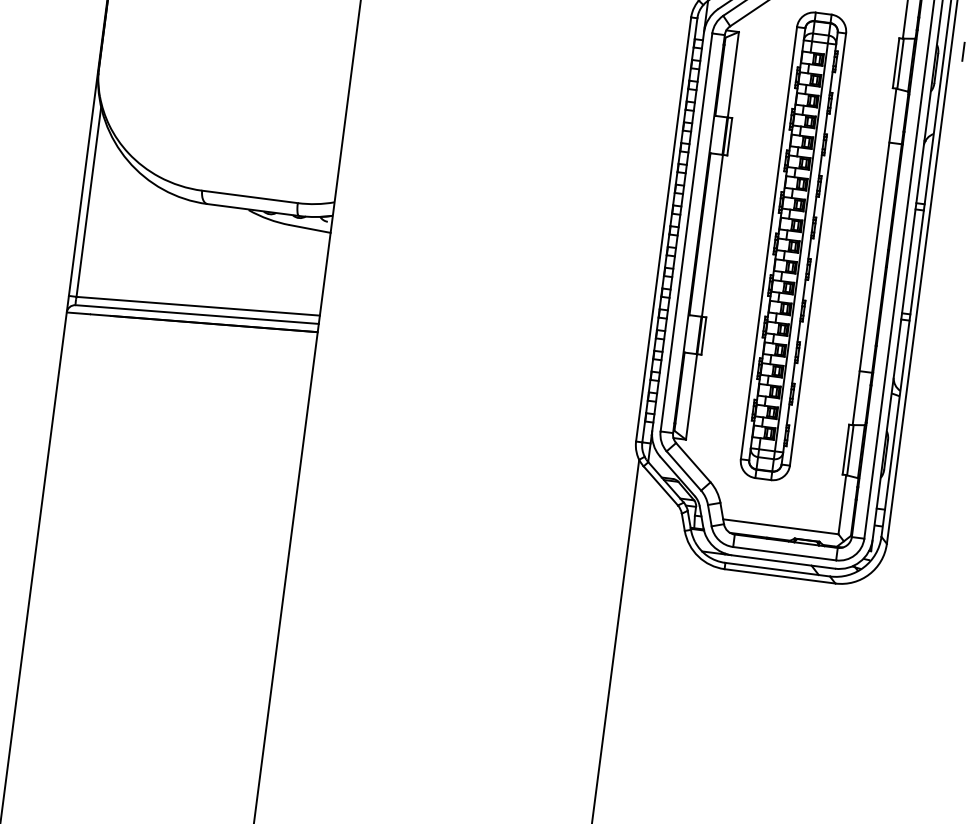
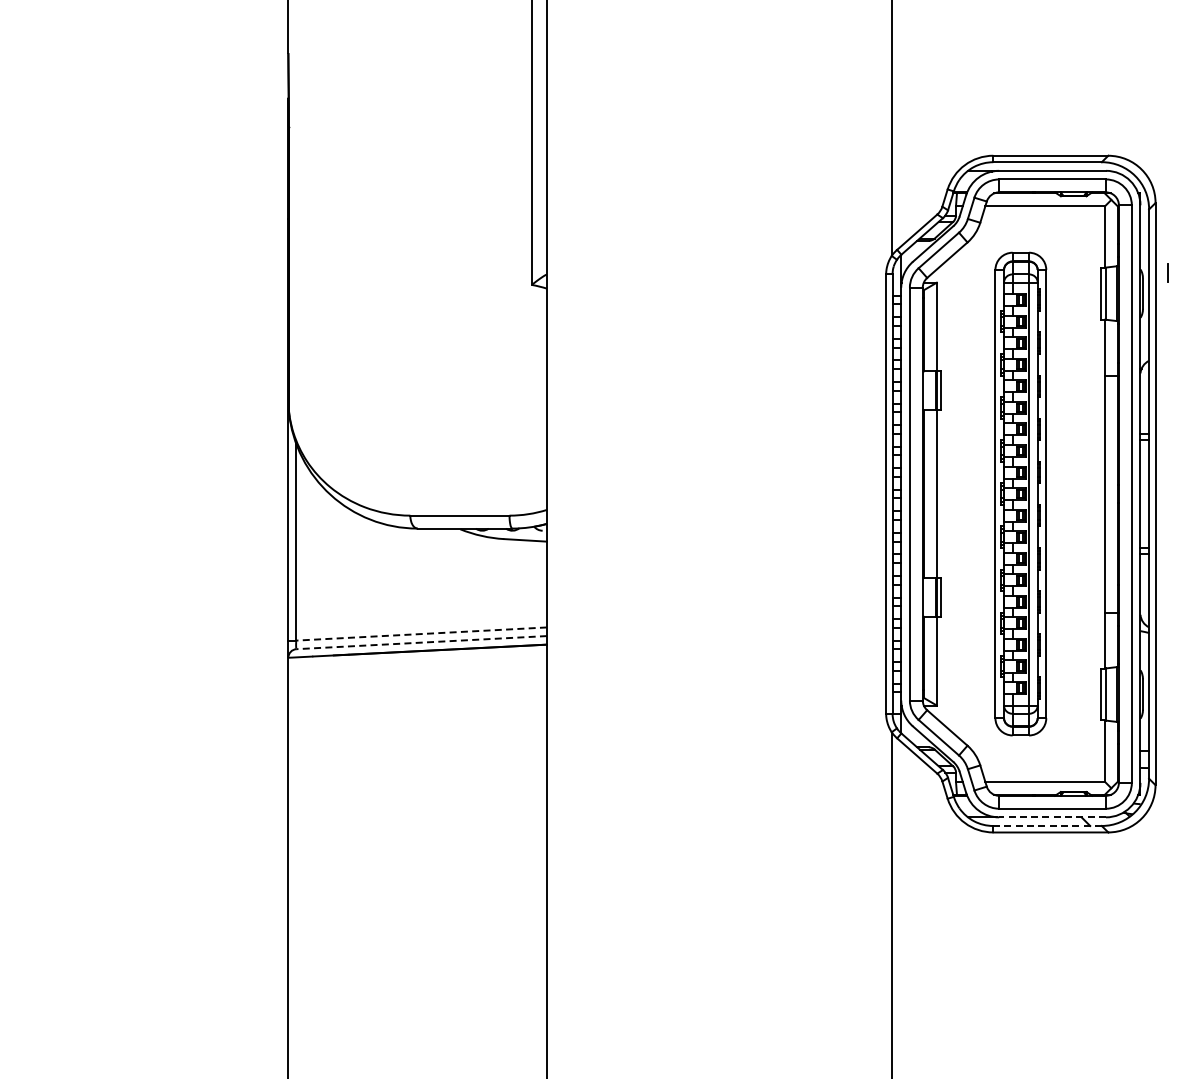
line: (198, 306) -> (421, 634), solid -> dashed
line: (197, 314) -> (421, 642), solid -> dashed
line: (783, 562) -> (1052, 817), solid -> dashed
line: (777, 569) -> (1047, 825), solid -> dashed

